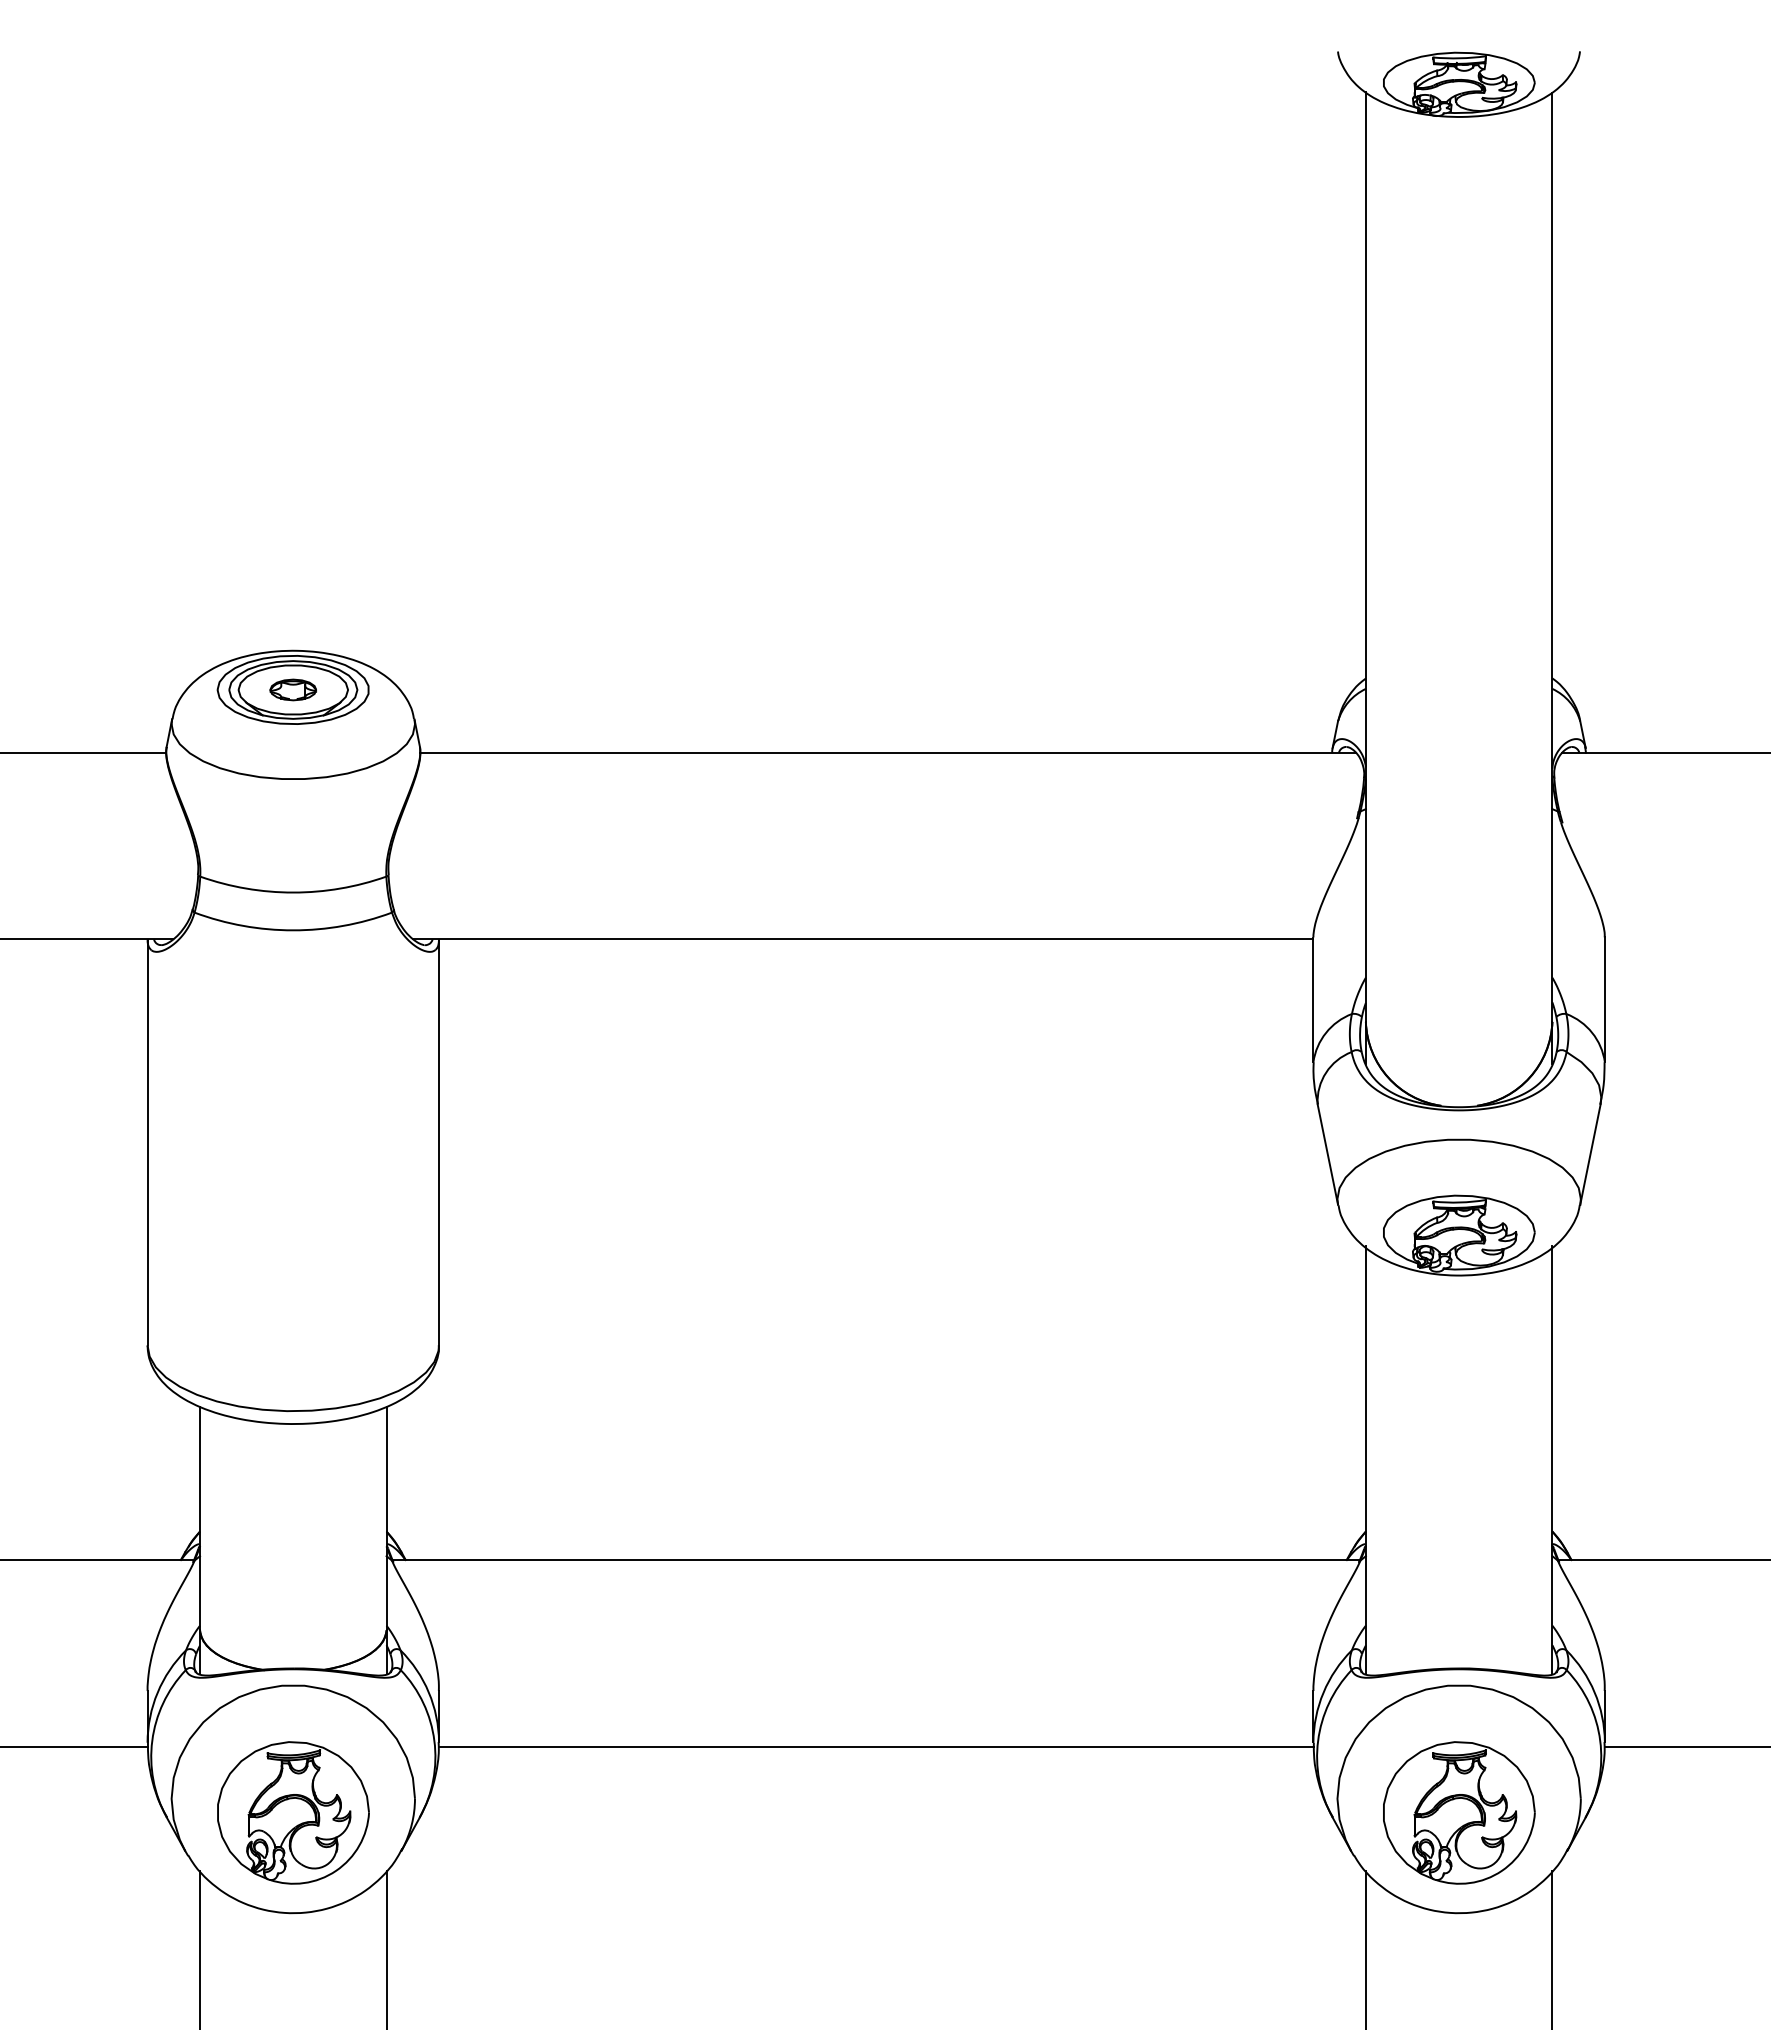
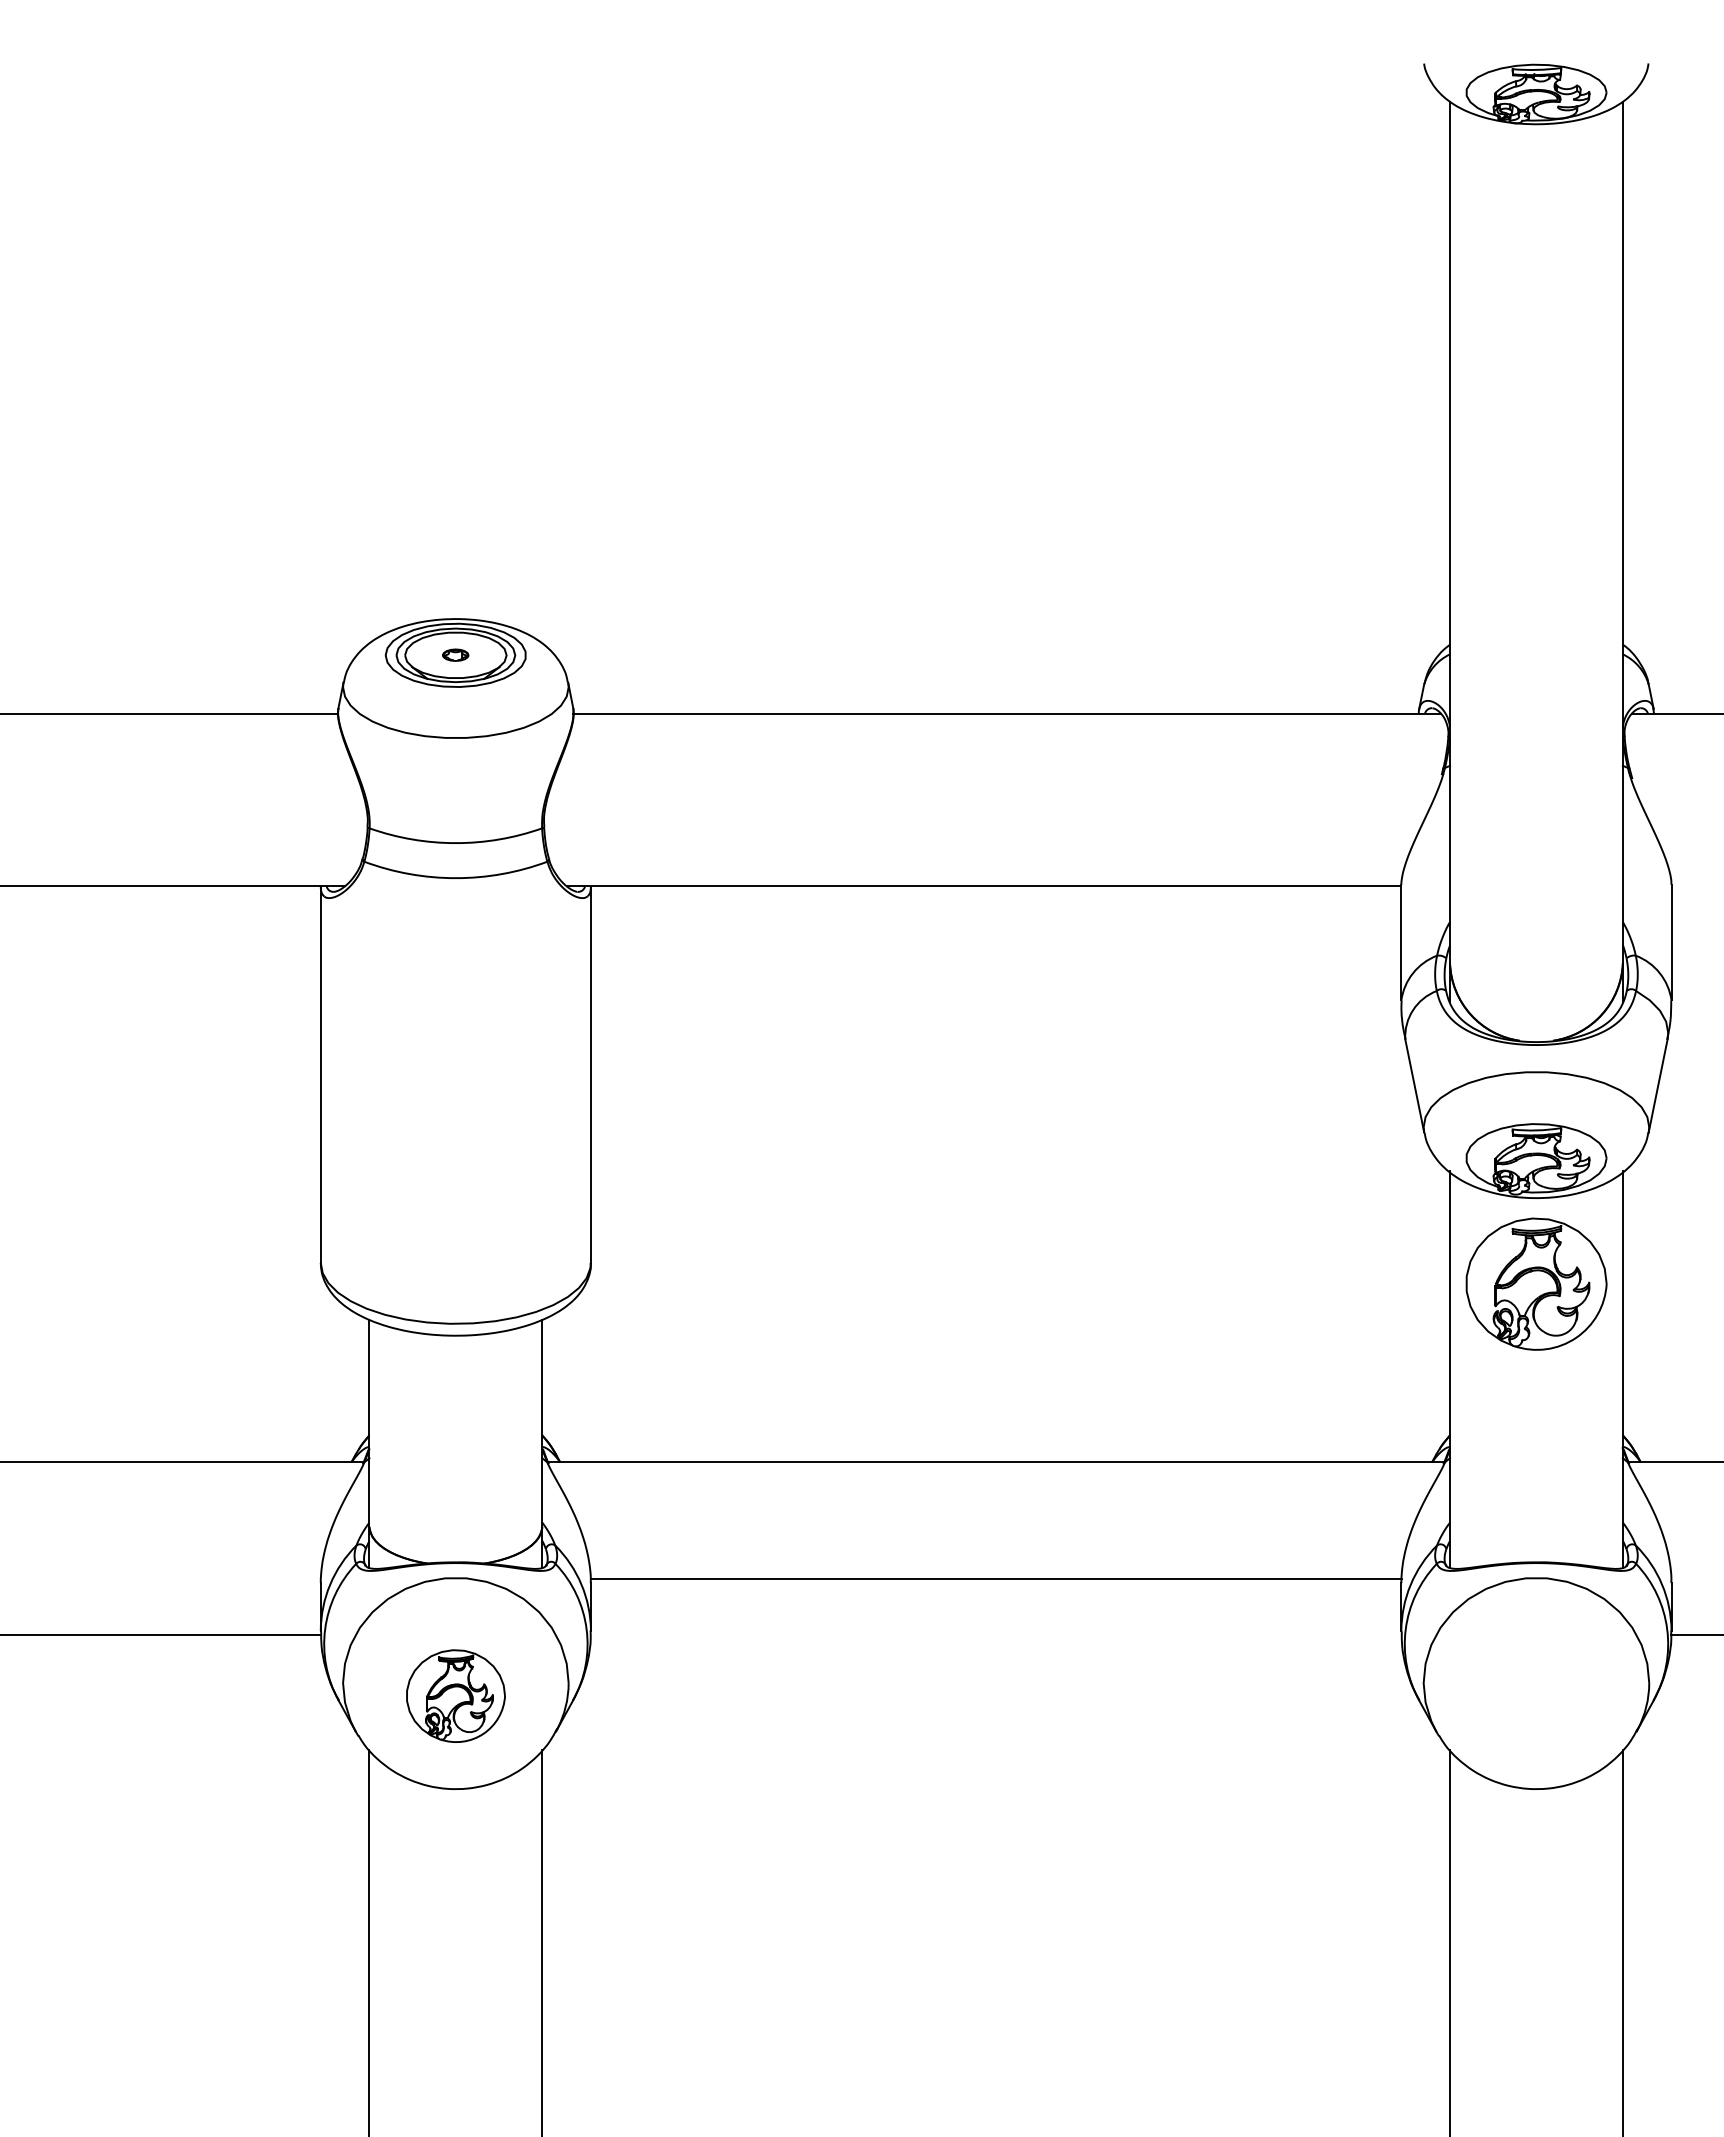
part: (292, 689) -> (455, 654), size x0.6
line: (875, 1746) -> (995, 1578), moved
part: (292, 1812) -> (455, 1695), size x0.7
part: (1459, 1812) -> (1536, 1283), moved

